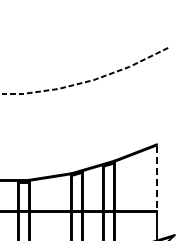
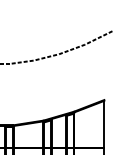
line: (156, 178) -> (104, 124), dashed -> solid

